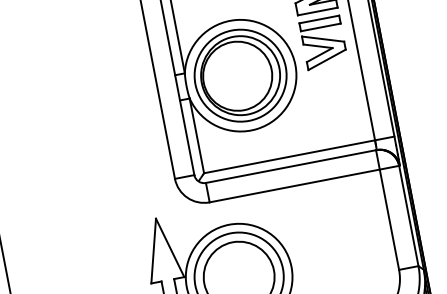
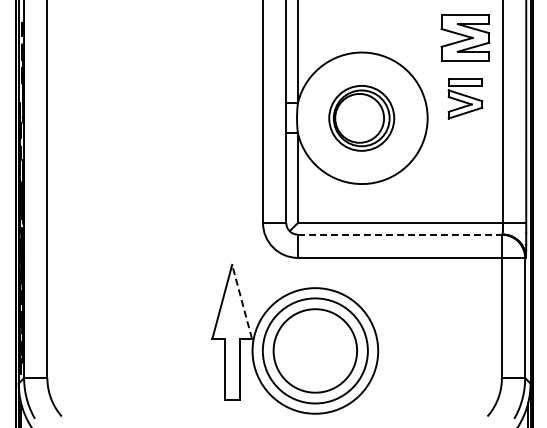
part: (323, 42) -> (465, 98), size x0.7
part: (240, 75) -> (361, 118), size x0.6
line: (291, 166) -> (400, 234), solid -> dashed
line: (169, 247) -> (241, 301), solid -> dashed

